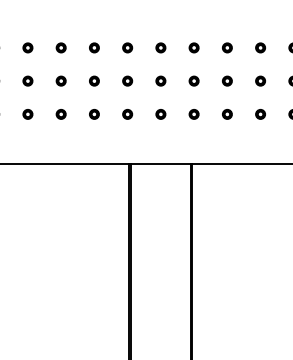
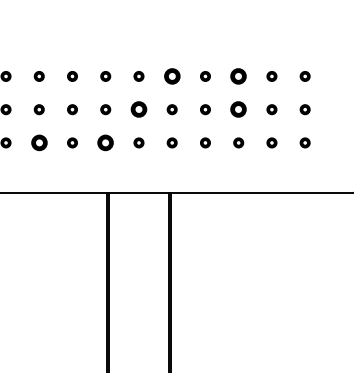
part: (193, 47) -> (171, 76), size x1.6
part: (260, 47) -> (238, 76), size x1.6
part: (160, 80) -> (138, 109), size x1.6
part: (260, 80) -> (238, 109), size x1.6
part: (60, 113) -> (38, 142), size x1.6
part: (127, 113) -> (105, 142), size x1.6

